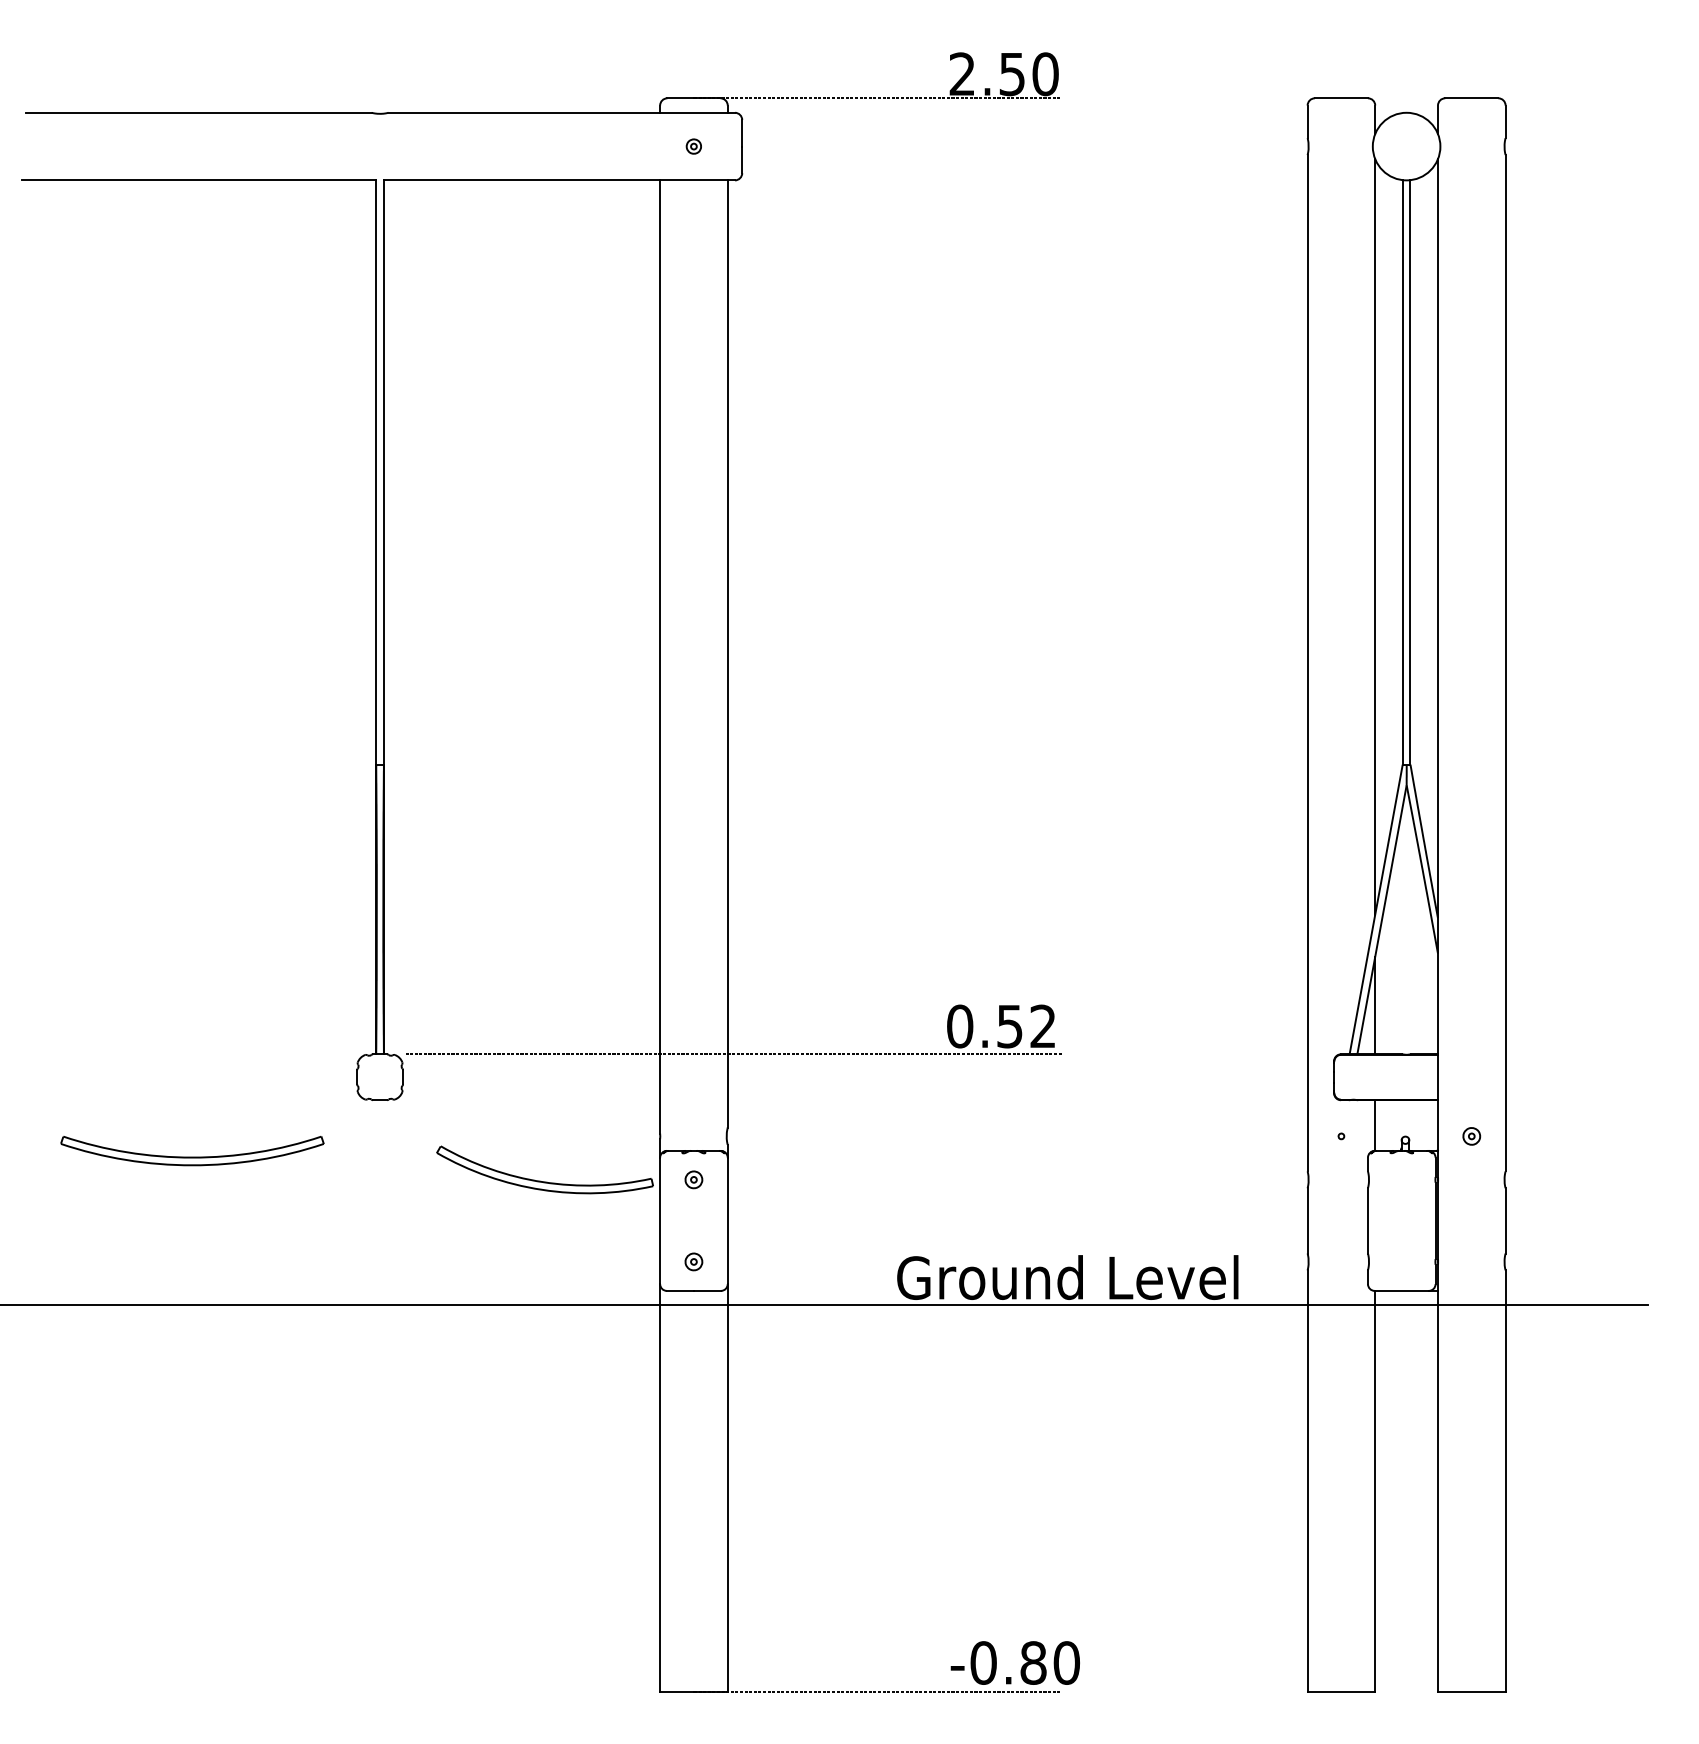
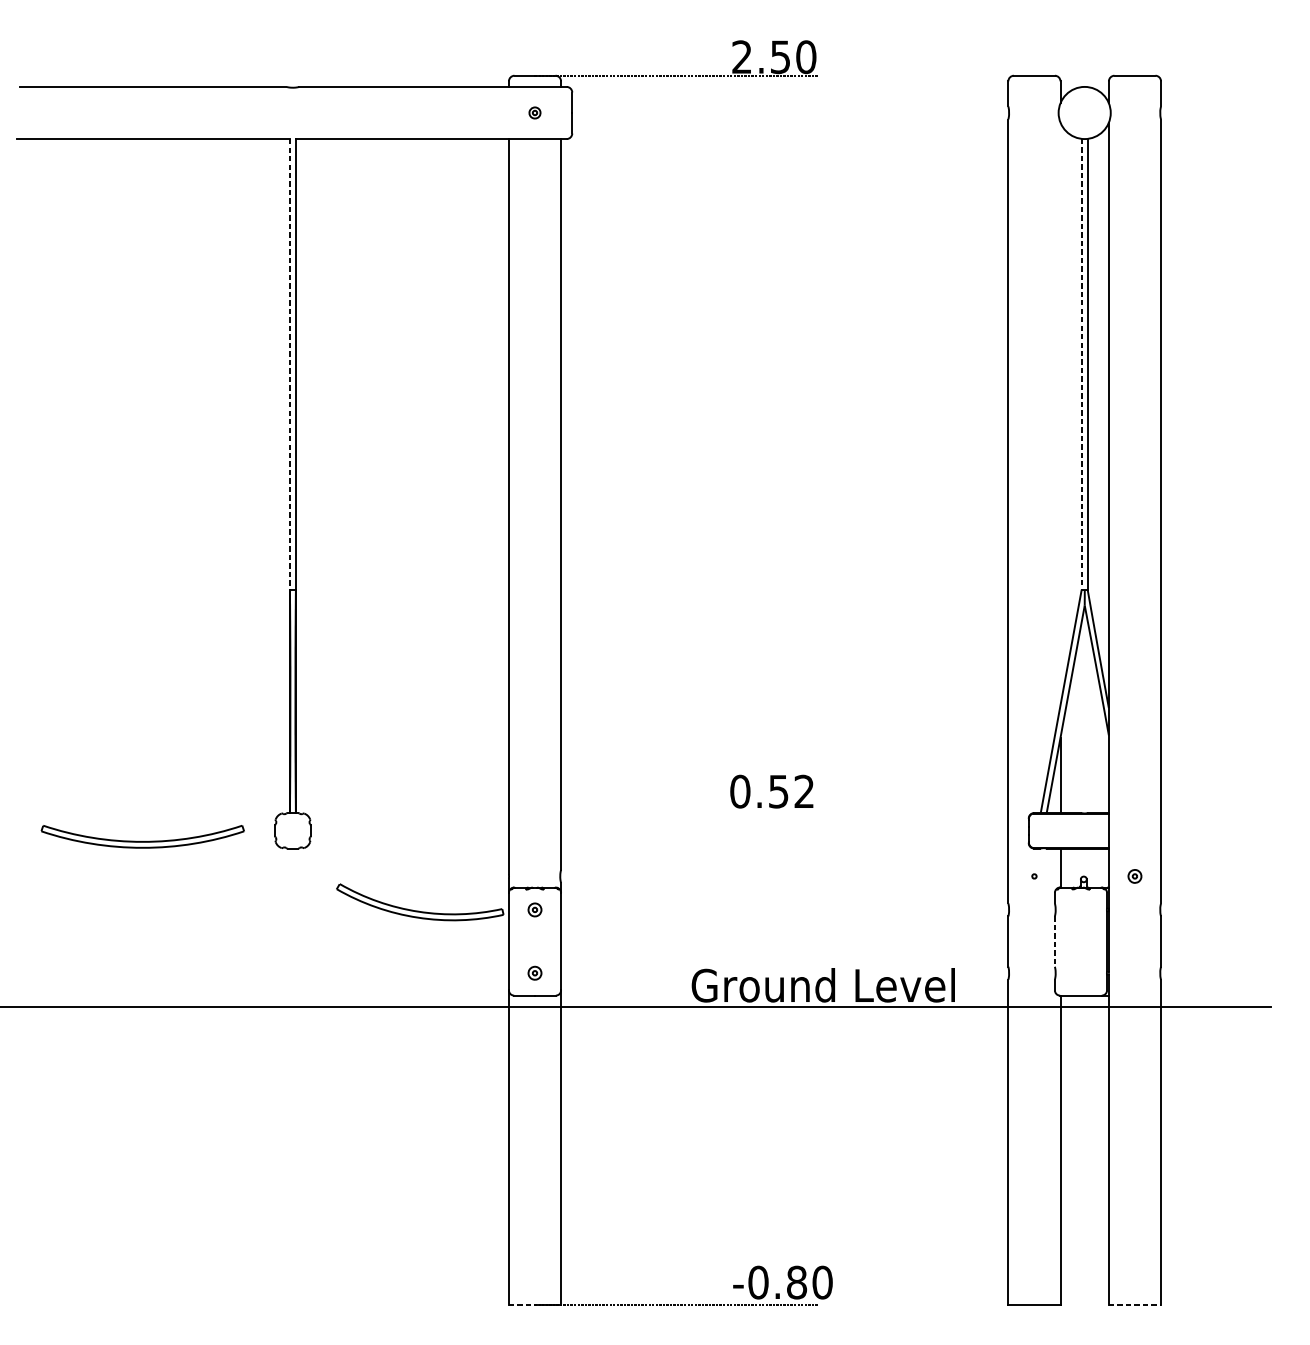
line: (1402, 472) -> (1081, 364), solid -> dashed
line: (376, 473) -> (290, 365), solid -> dashed
line: (1375, 536) -> (1060, 413), removed
line: (733, 1054) -> (565, 813), removed
part: (192, 1151) -> (142, 837), moved
line: (1367, 1220) -> (1054, 941), solid -> dashed
line: (677, 1691) -> (522, 1304), solid -> dashed
line: (1471, 1691) -> (1134, 1304), solid -> dashed

